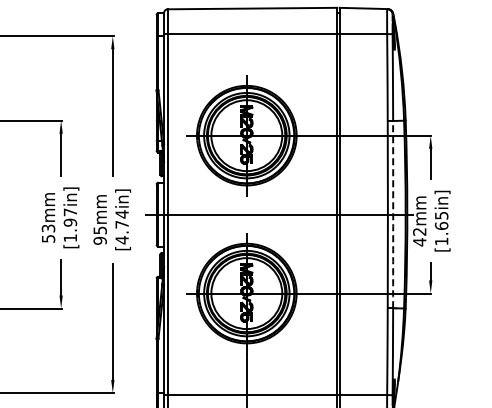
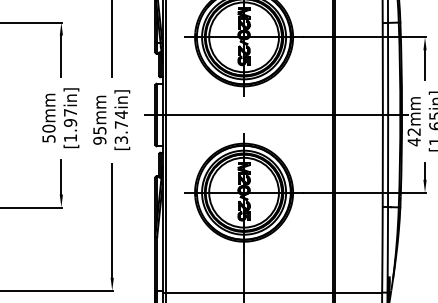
arc: (393, 214) -> (388, 114), dashed -> solid
text: (48, 228) -> (48, 128), 53mm -> 50mm
text: (121, 240) -> (120, 140), [4.74in] -> [3.74in]

